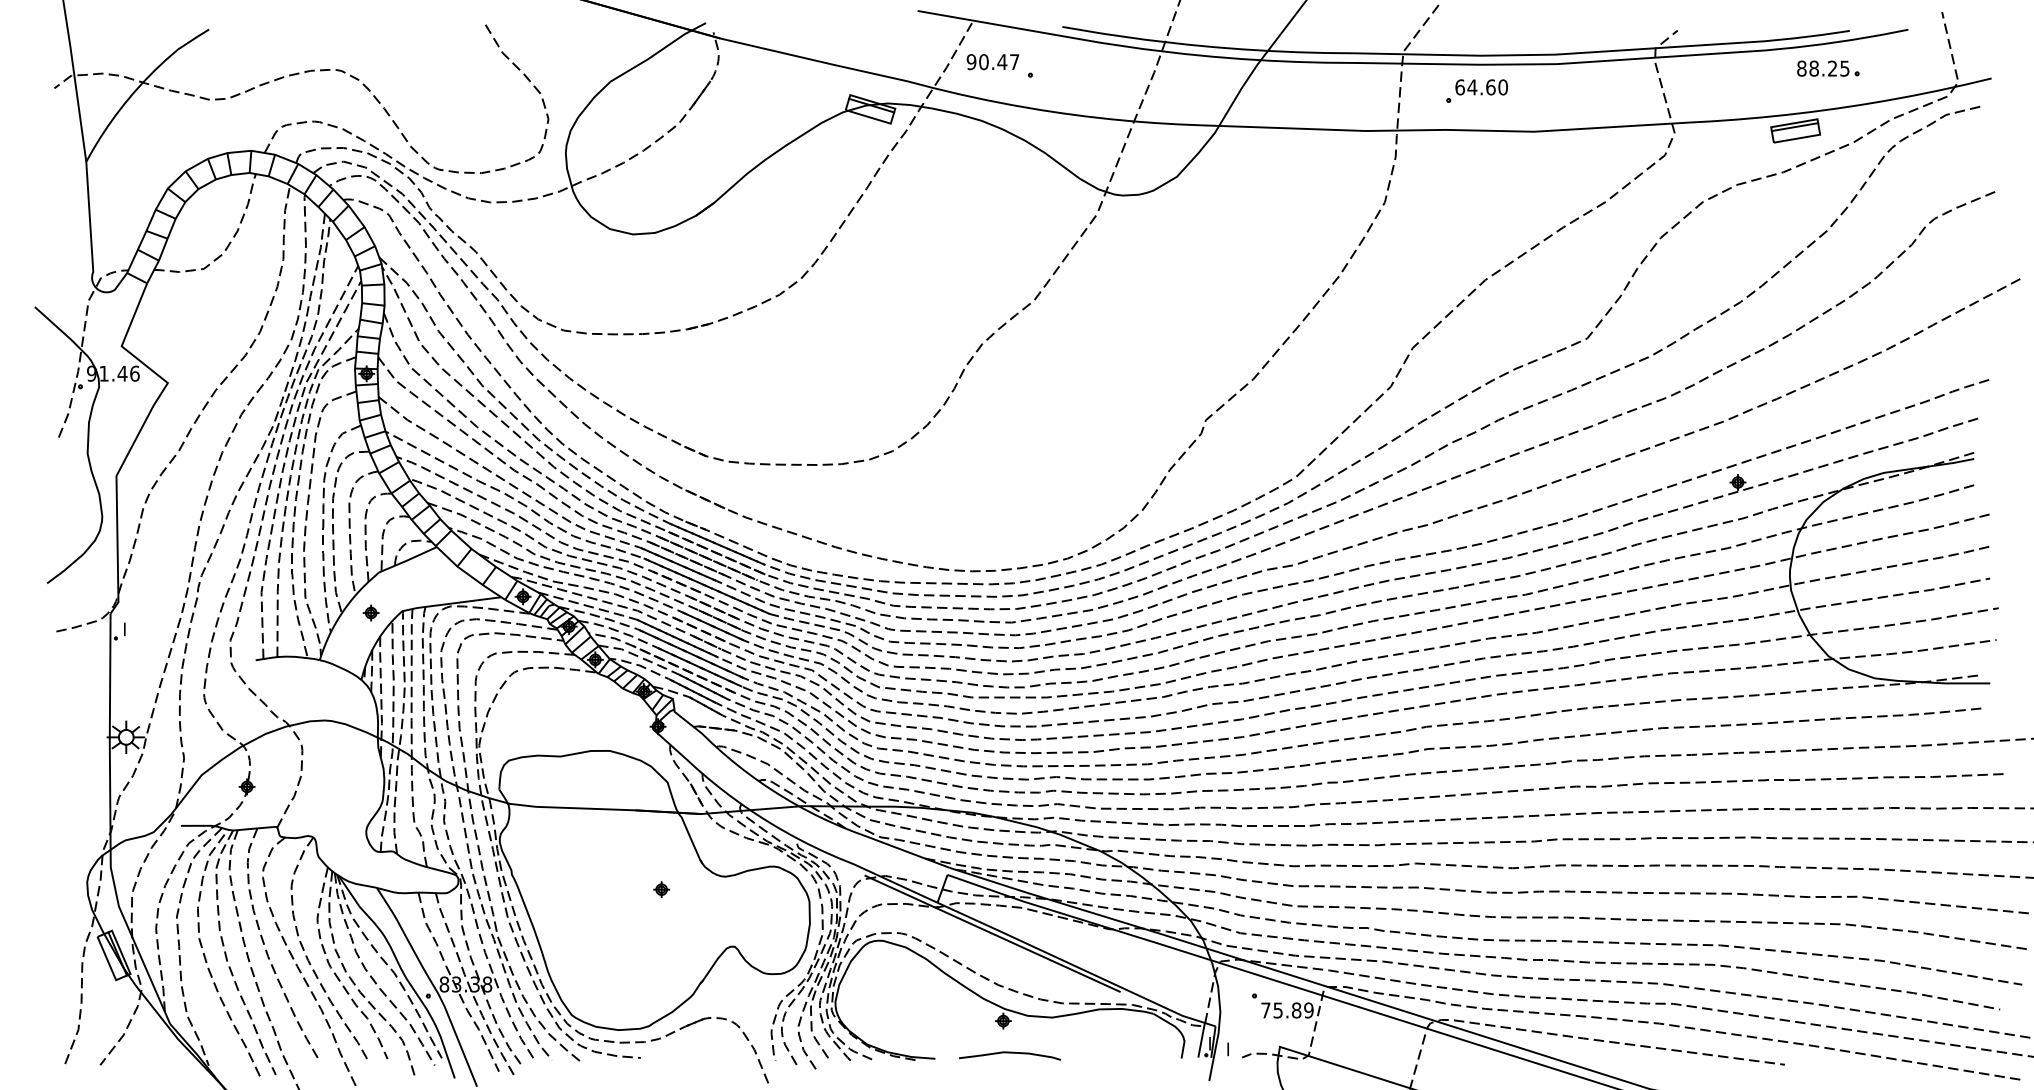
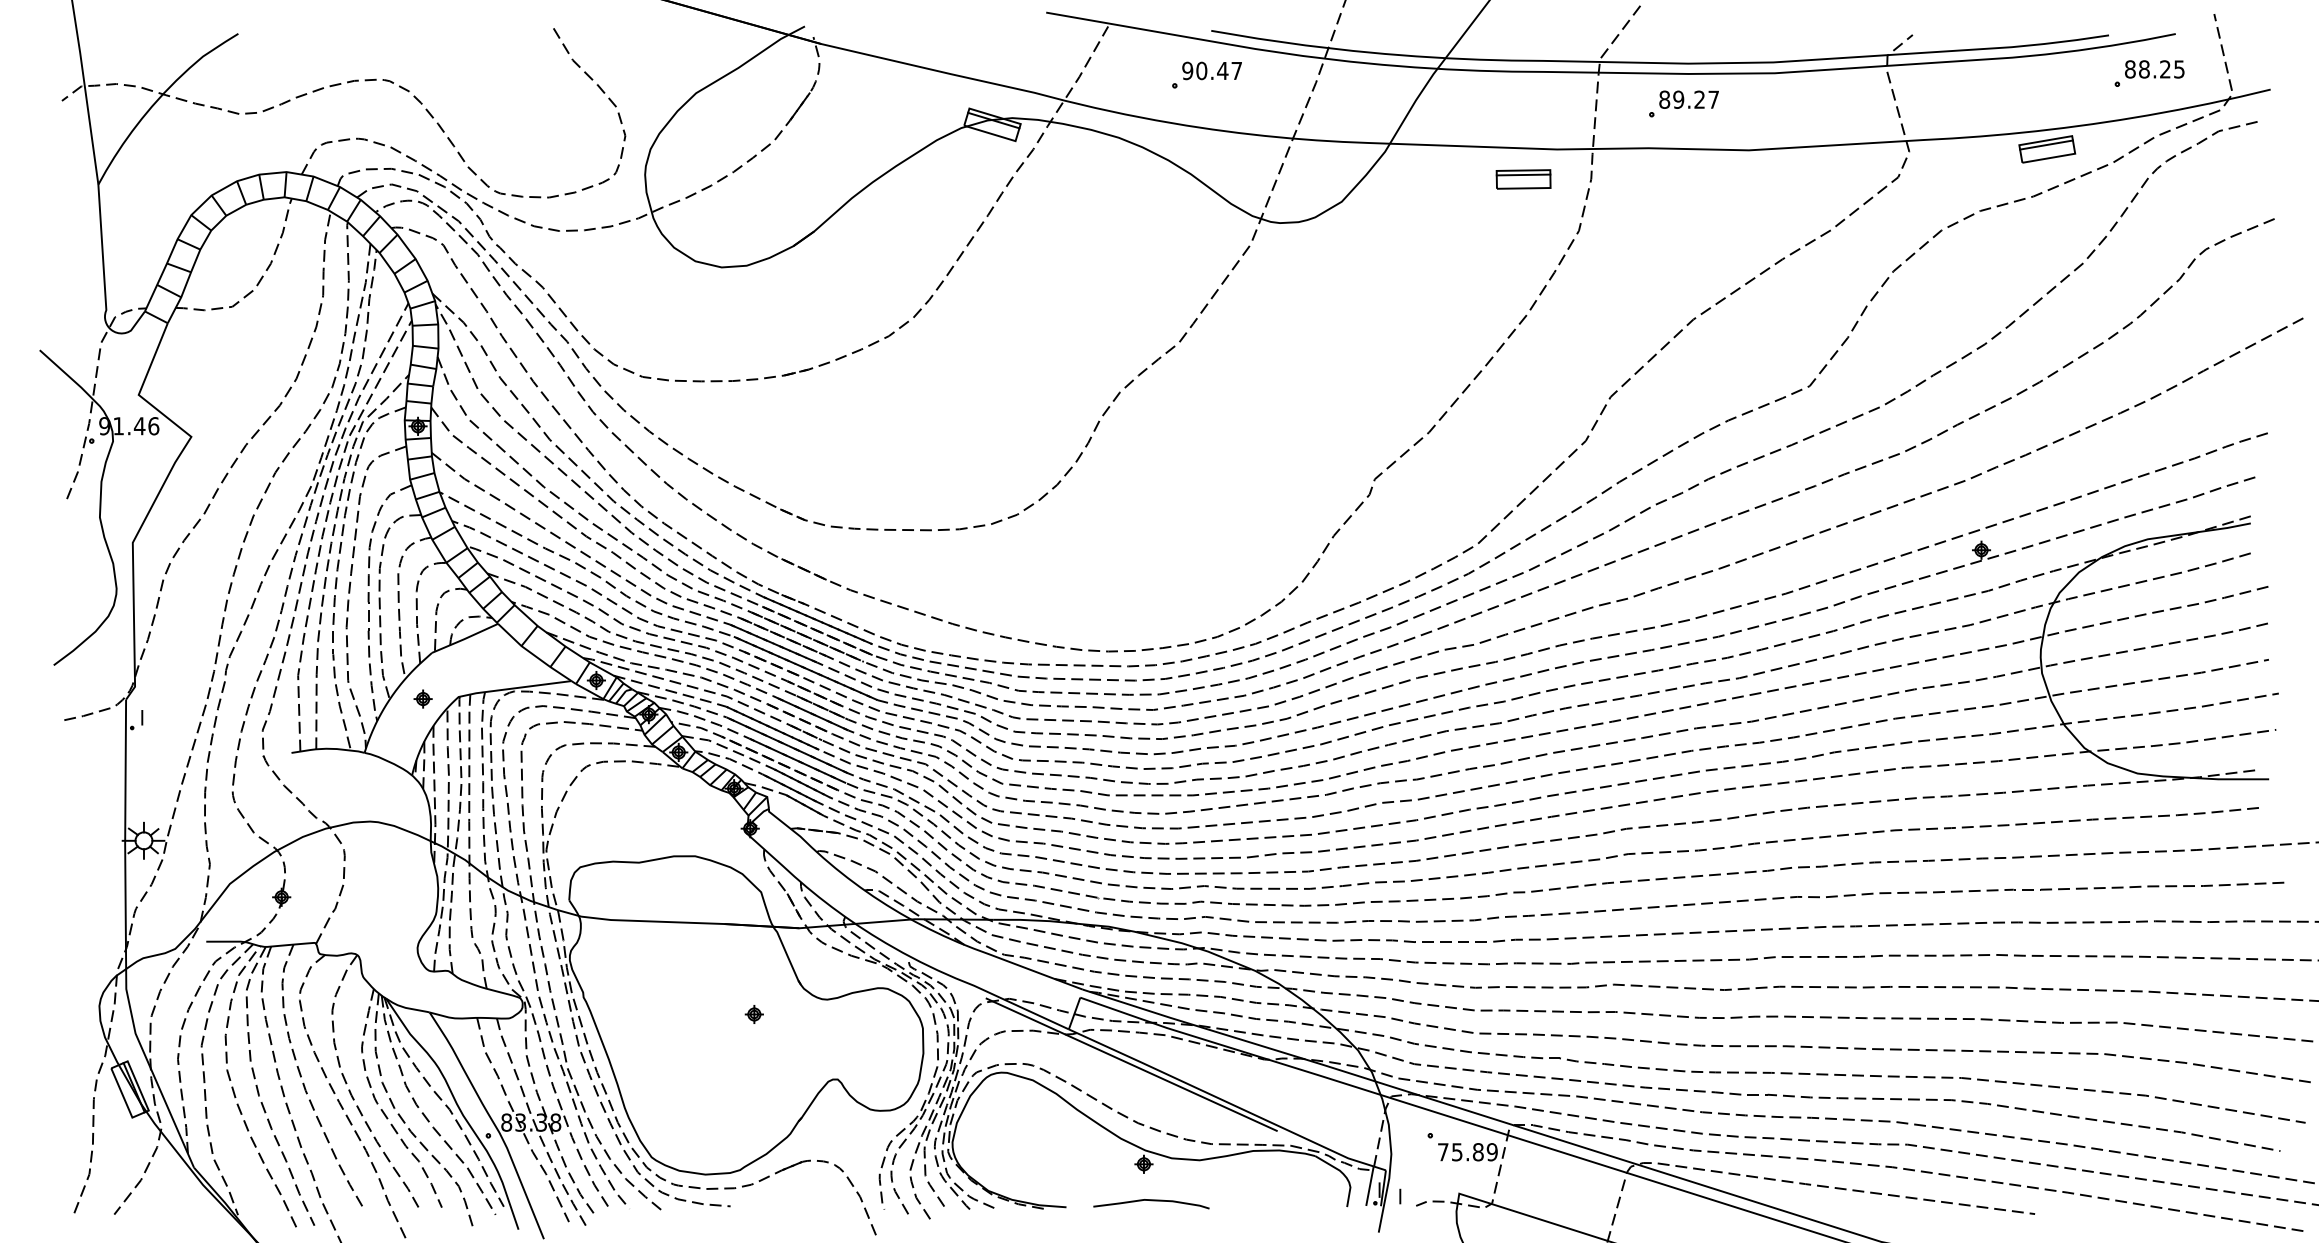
text: (992, 61) -> (1211, 70), moved
text: (1823, 68) -> (2154, 69), moved
text: (1481, 87) -> (1689, 99), 64.60 -> 89.27
part: (1336, 157) -> (1523, 179), added

